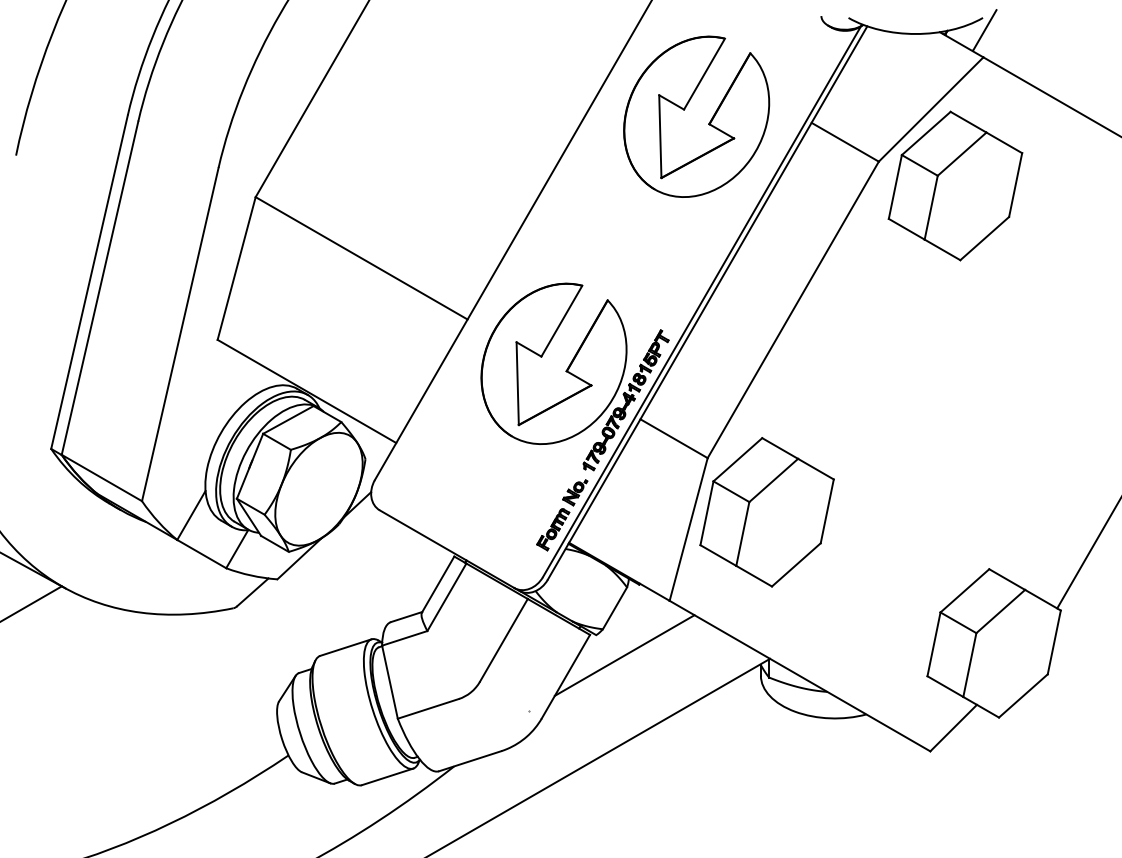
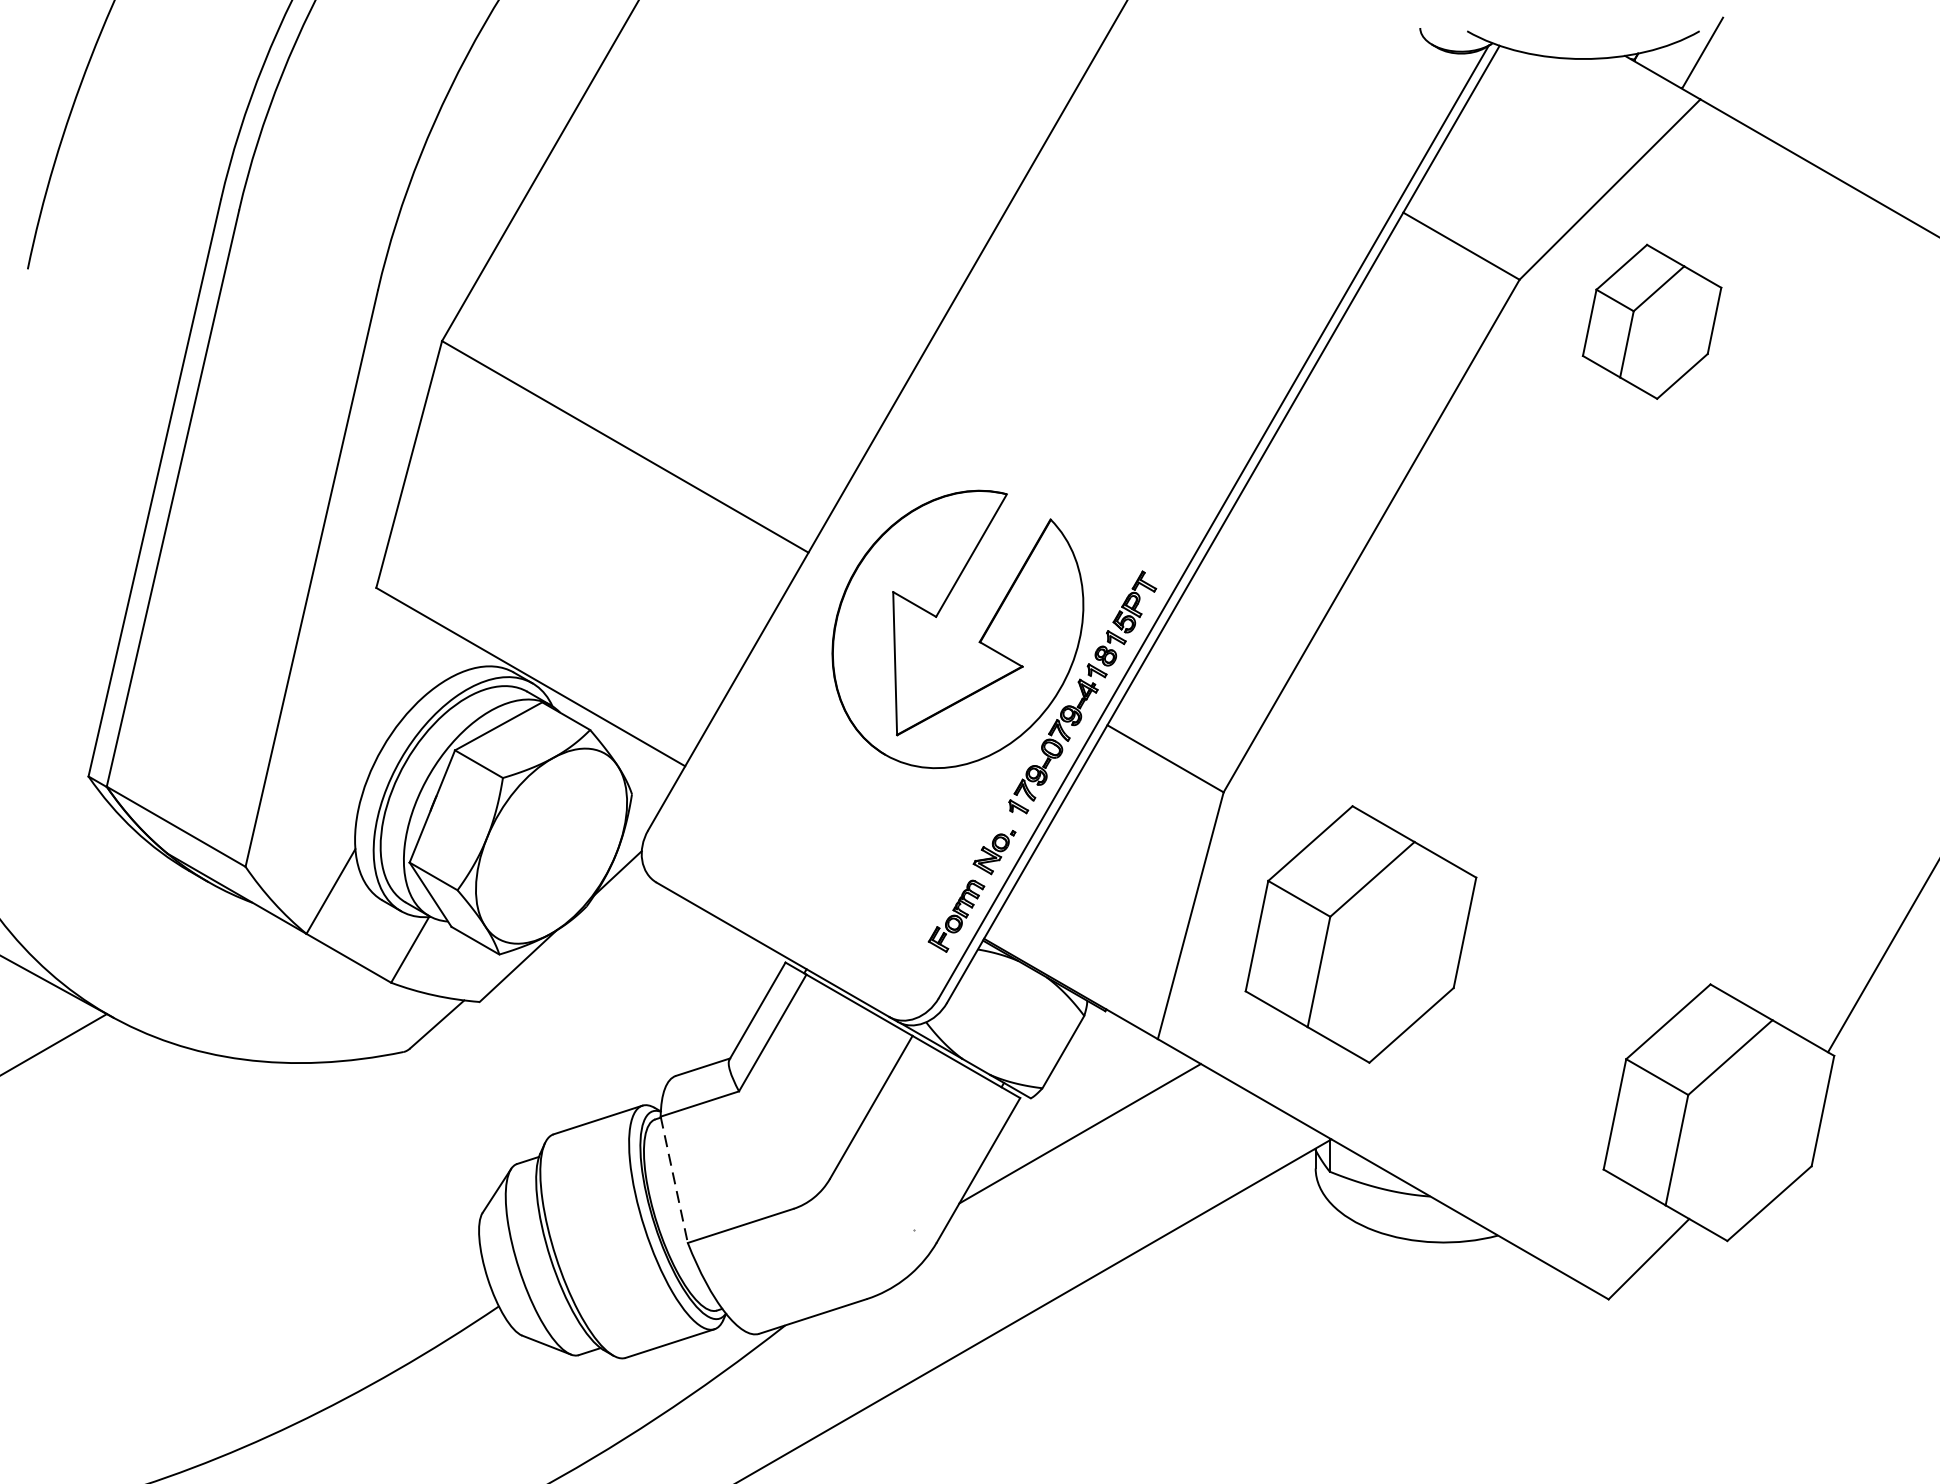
part: (685, 109) -> (1185, 189), removed
part: (955, 185) -> (1652, 320), size x0.6
part: (766, 512) -> (1359, 934), moved
line: (390, 682) -> (675, 1180), solid -> dashed

